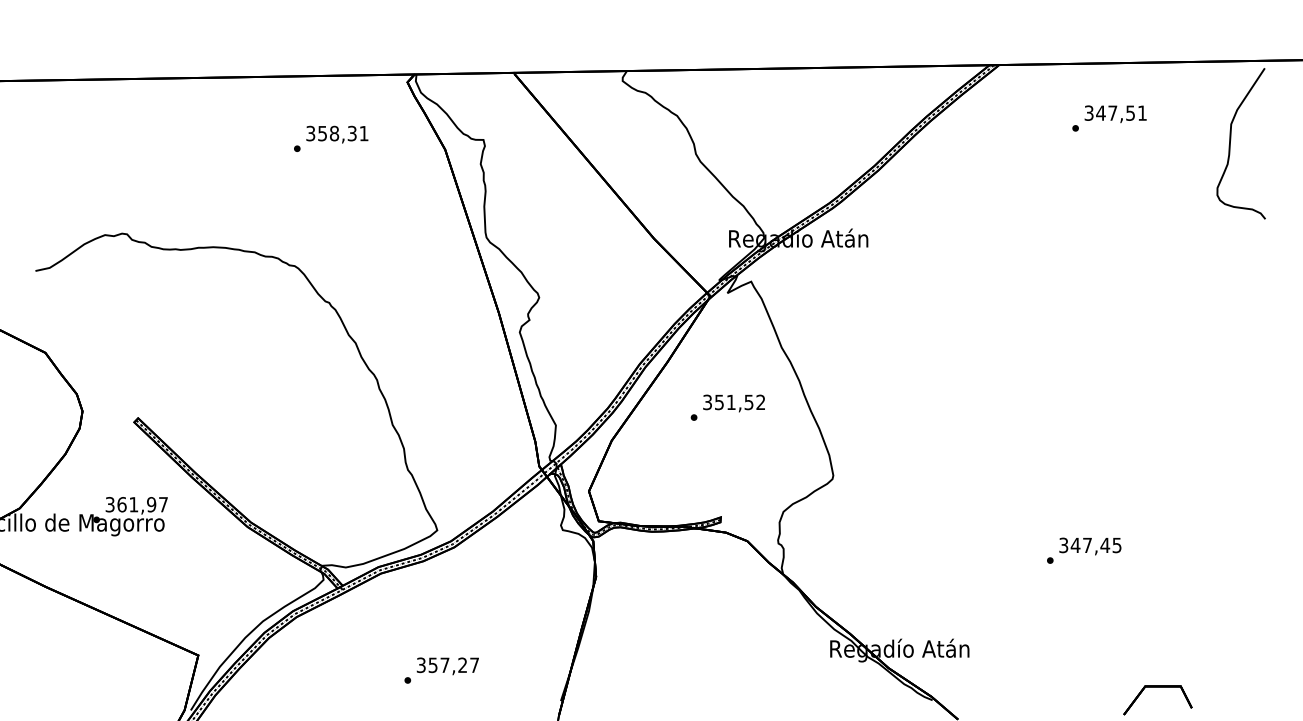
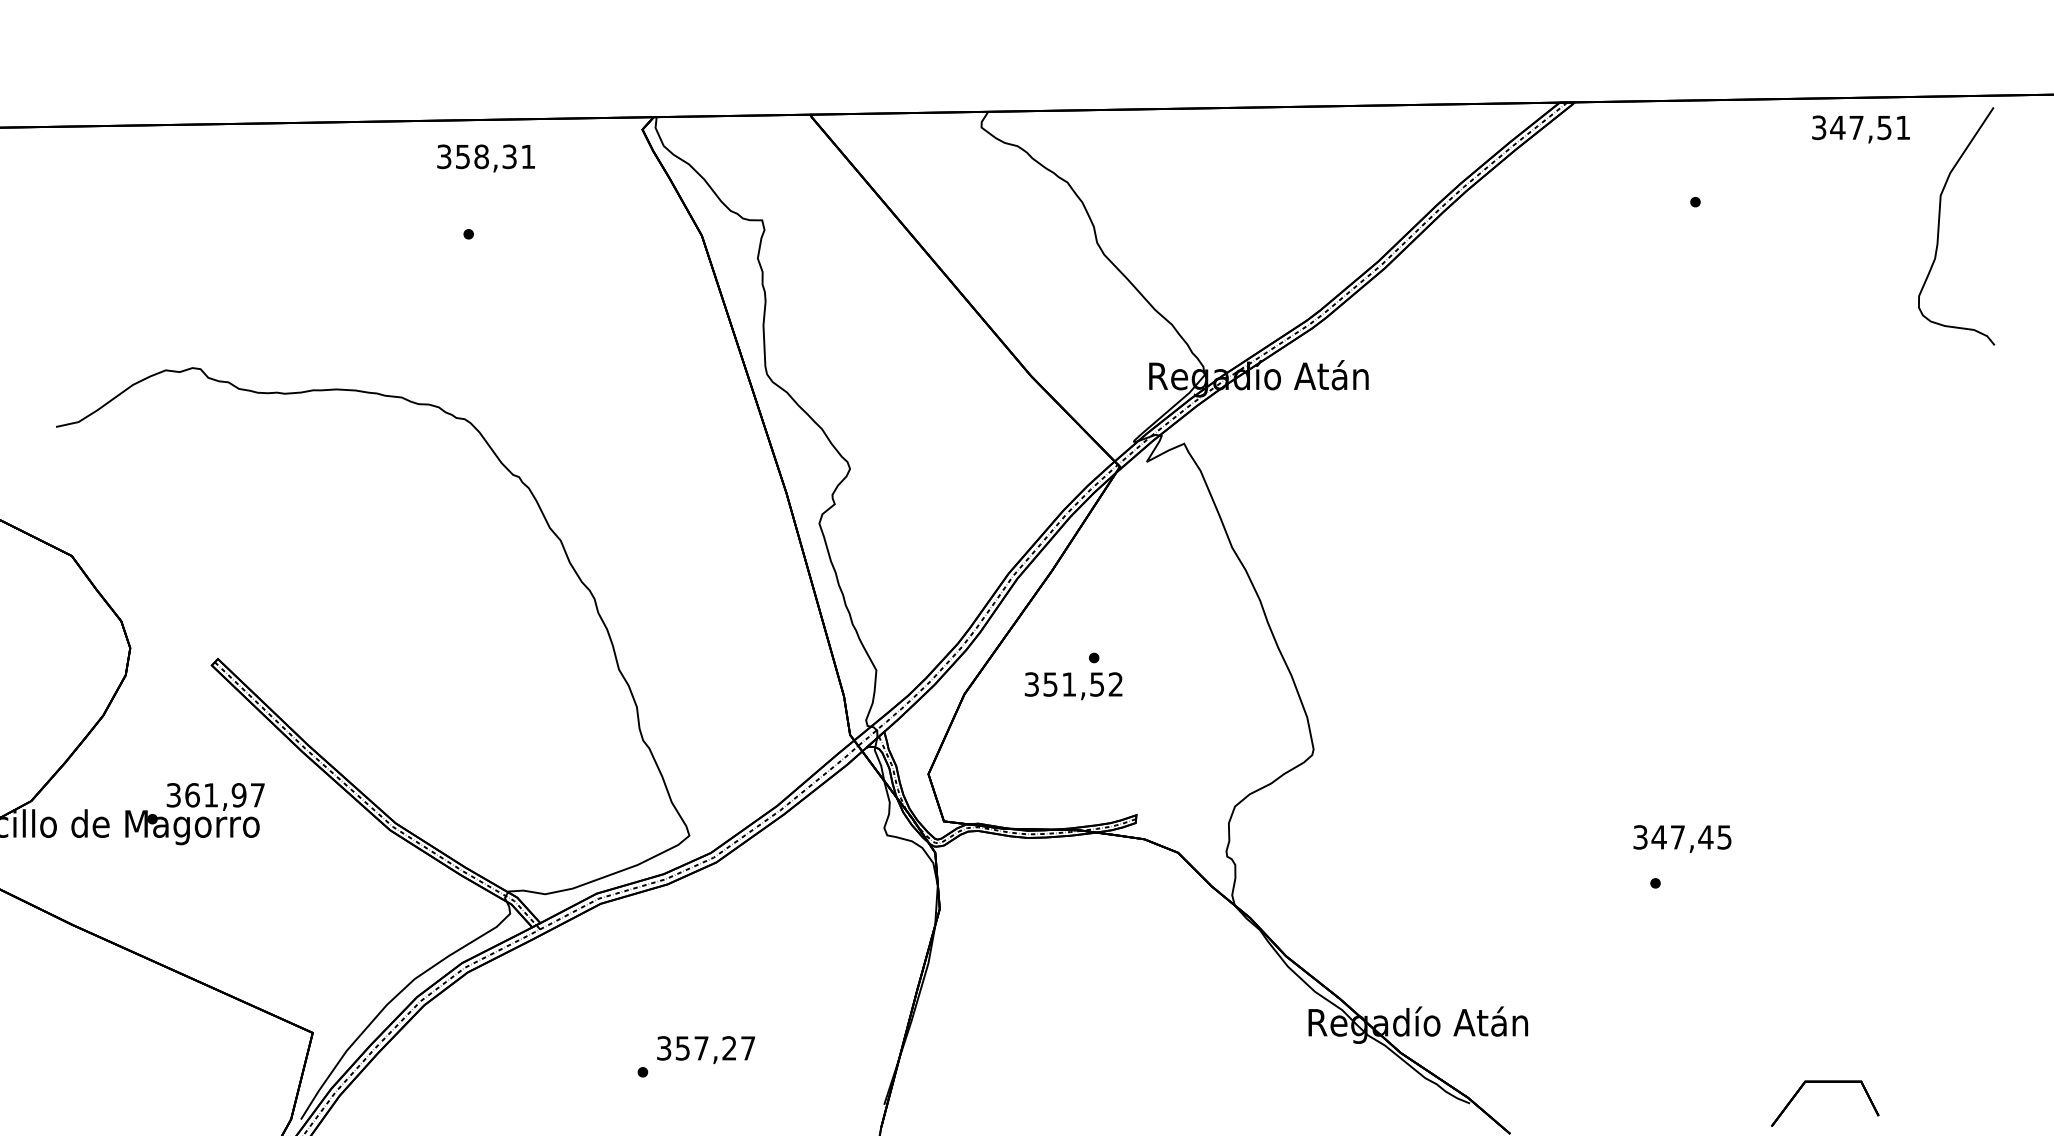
text: (1115, 114) -> (1860, 129), moved
text: (337, 134) -> (486, 158), moved
text: (733, 403) -> (1072, 686), moved
text: (1090, 546) -> (1682, 839), moved

